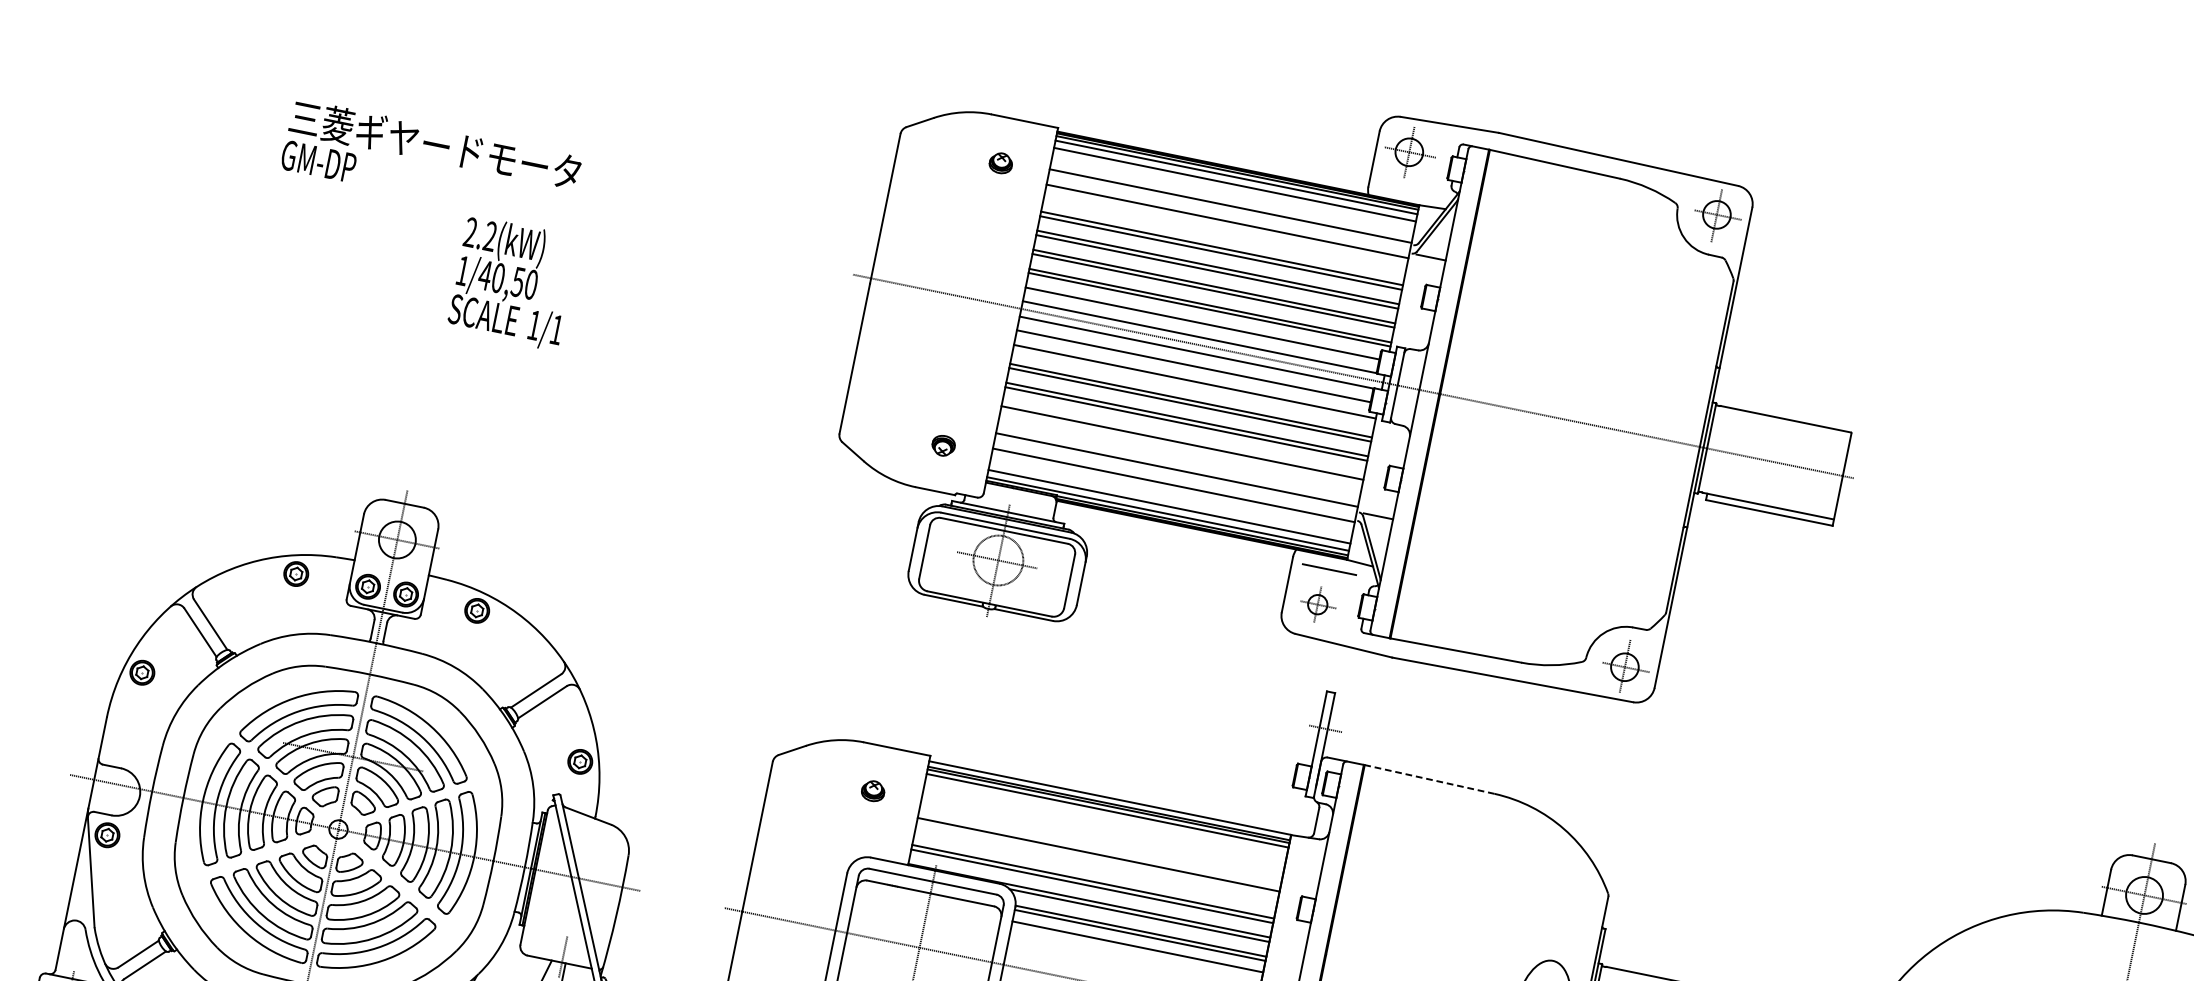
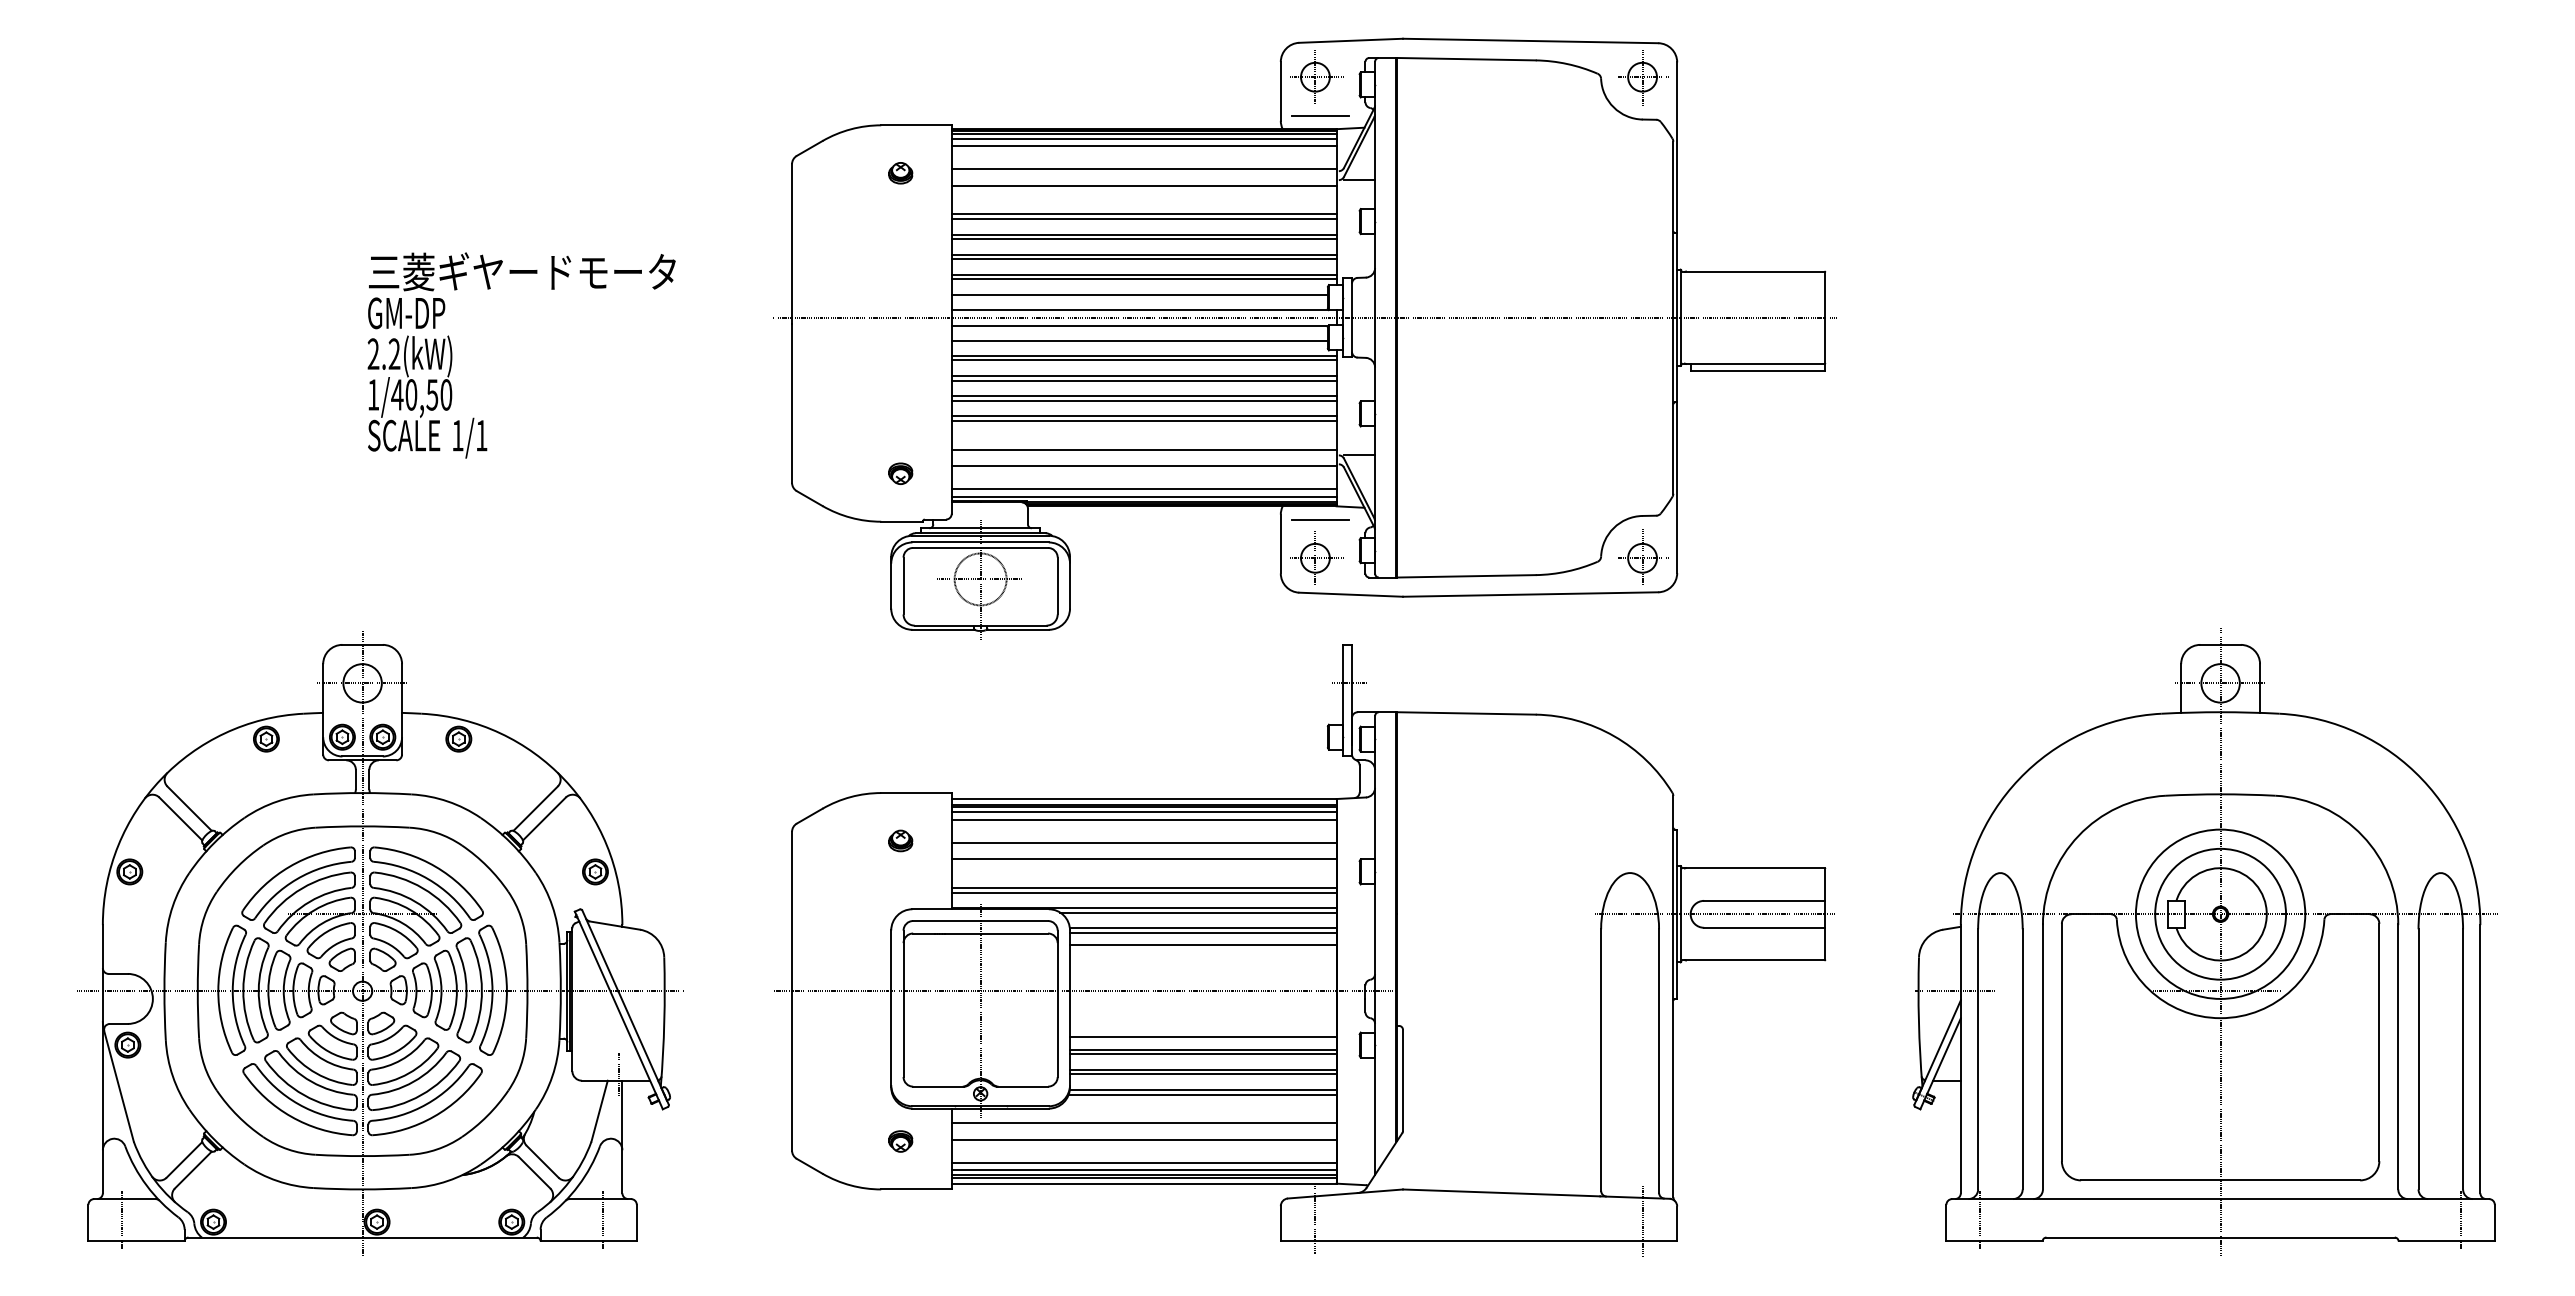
text: (431, 162) -> (521, 290), moved
line: (1406, 189) -> (1320, 115), added
line: (1193, 385) -> (1143, 360), added
line: (1182, 438) -> (1143, 416), added
part: (1318, 604) -> (1316, 557), size x1.43
line: (1429, 779) -> (1466, 713), dashed -> solid
line: (1105, 817) -> (1143, 819), added
line: (1101, 839) -> (1143, 842), added

